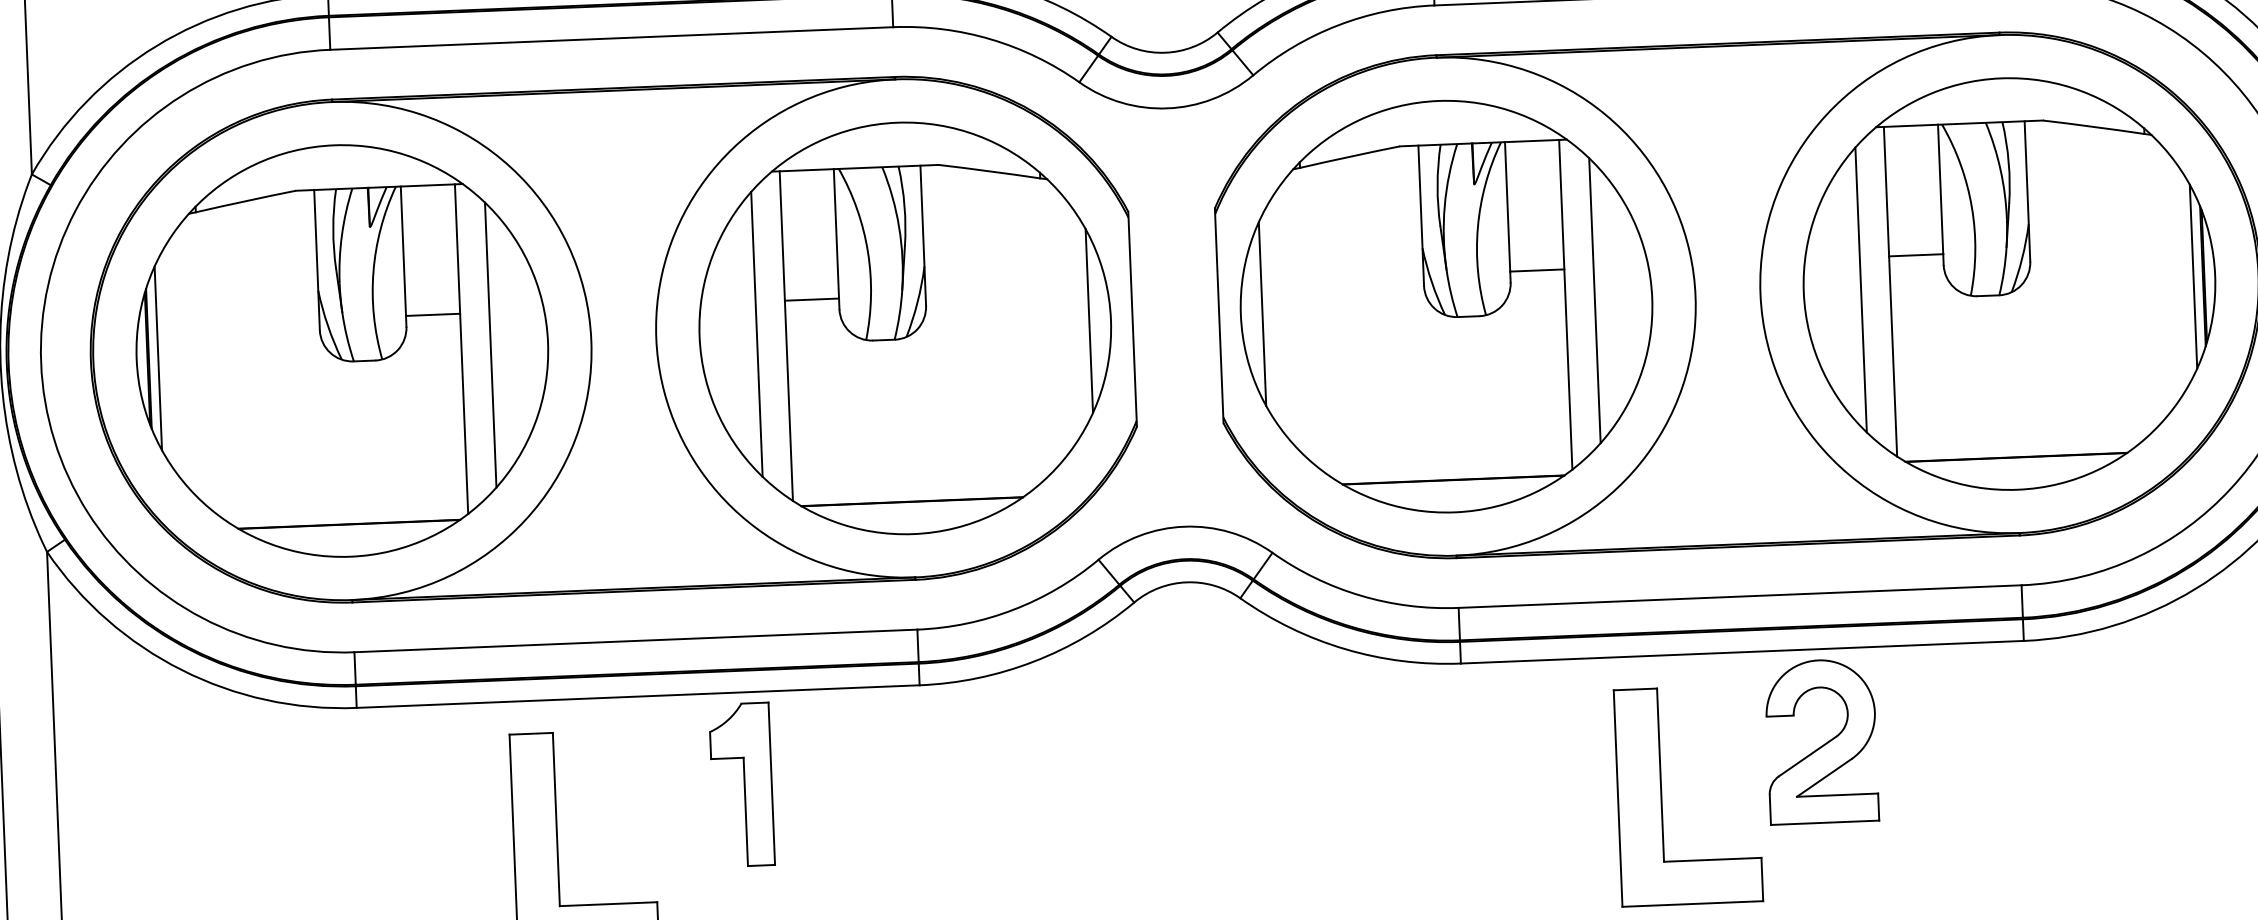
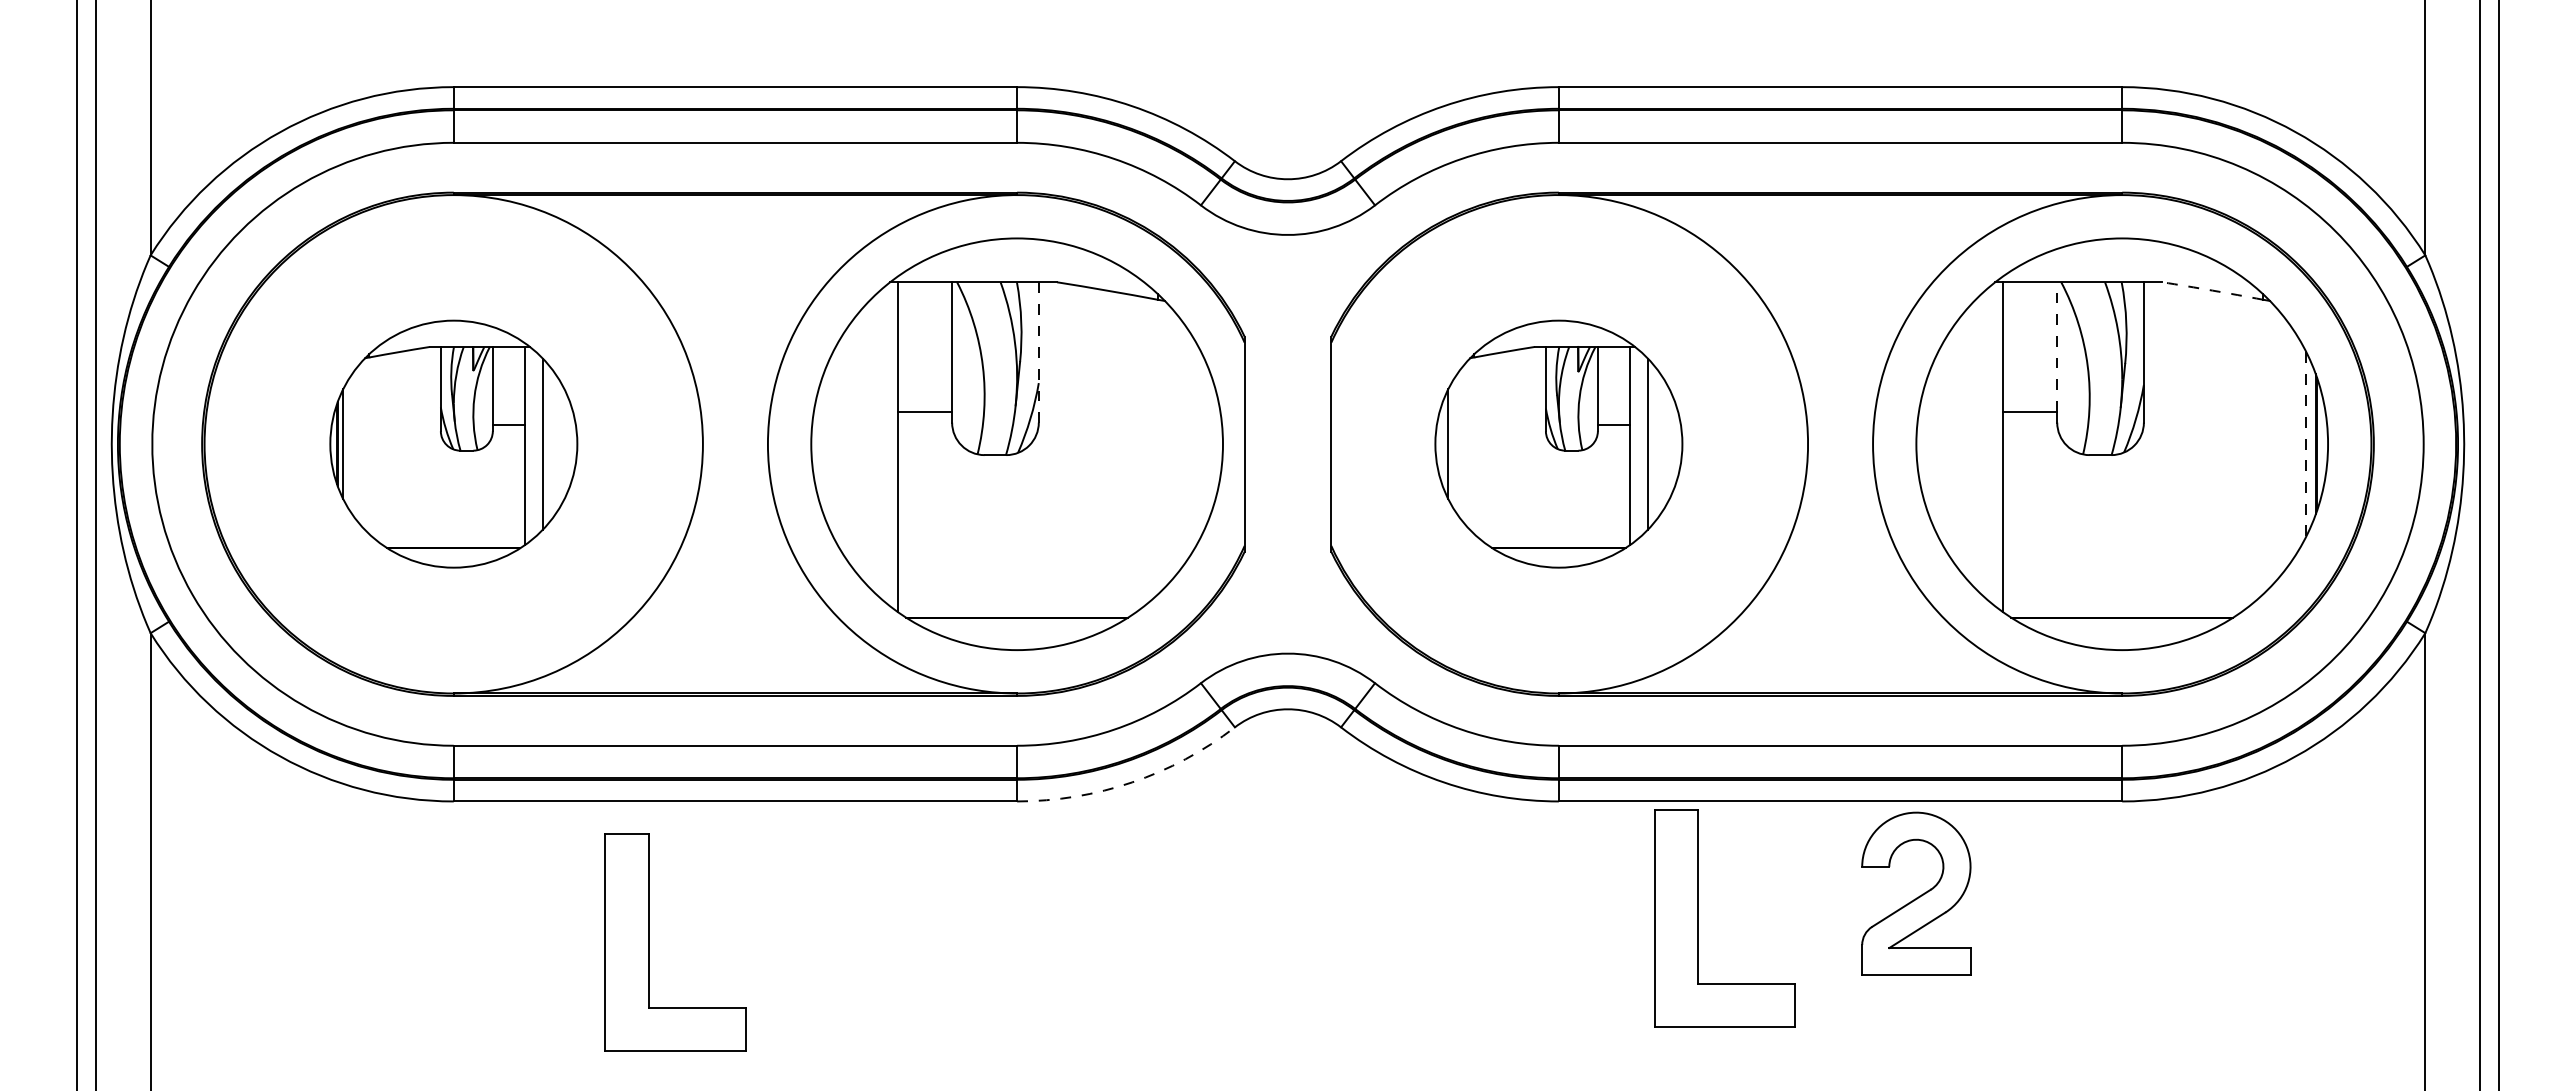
arc: (2093, 126) -> (2212, 290), solid -> dashed
line: (1940, 188) -> (2057, 346), solid -> dashed
line: (922, 235) -> (1038, 352), solid -> dashed
line: (2193, 276) -> (2306, 444), solid -> dashed
line: (1860, 289) -> (1973, 443), removed
part: (1446, 305) -> (1558, 443), size x0.6
line: (1089, 321) -> (1201, 444), removed
line: (756, 333) -> (868, 443), removed
part: (342, 350) -> (453, 443), size x0.6
arc: (1034, 661) -> (1132, 782), solid -> dashed
part: (741, 784) -> (835, 893), removed
part: (1662, 796) -> (1698, 918), moved

